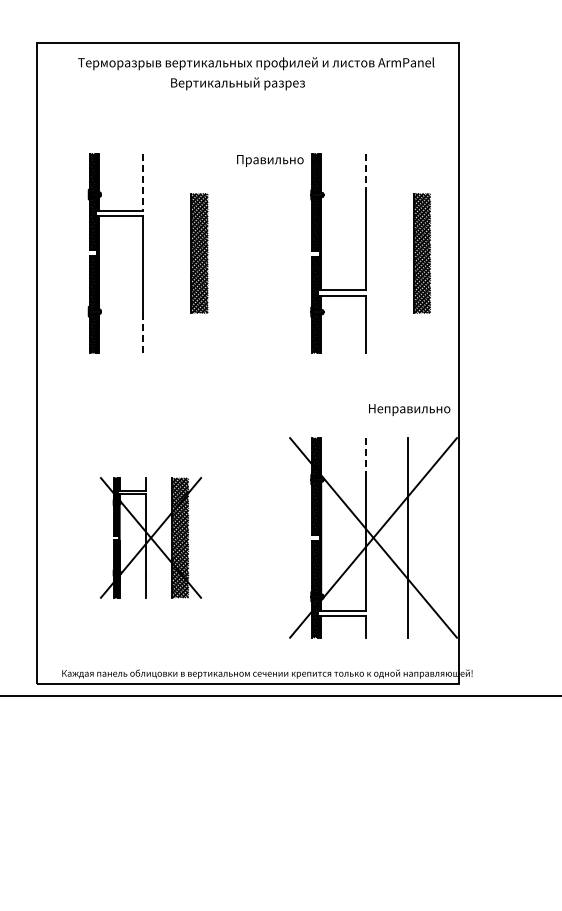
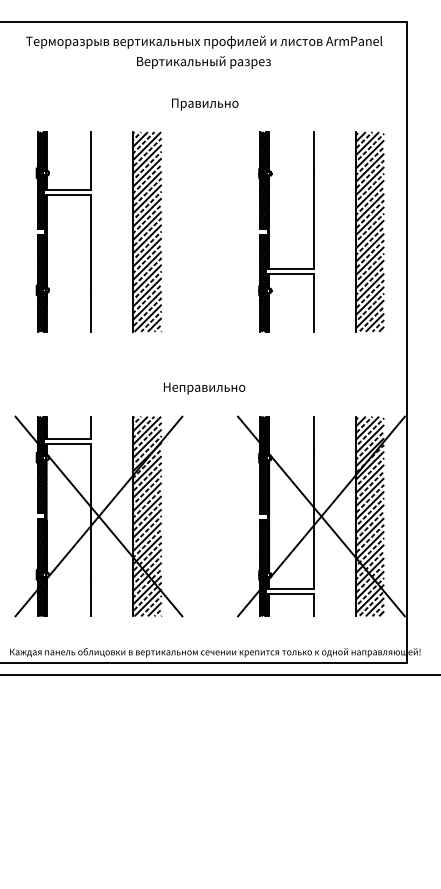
text: (237, 83) -> (203, 62), moved
text: (270, 160) -> (205, 104), moved
line: (365, 172) -> (313, 151), dashed -> solid
line: (143, 182) -> (91, 161), dashed -> solid
part: (199, 253) -> (147, 232), size x1.67
part: (421, 253) -> (369, 232), size x1.67
line: (143, 334) -> (91, 313), dashed -> solid
text: (409, 409) -> (204, 388), moved
line: (365, 456) -> (313, 435), dashed -> solid
part: (150, 537) -> (98, 516), size x1.67
hatch: (421, 537) -> (369, 516), added

